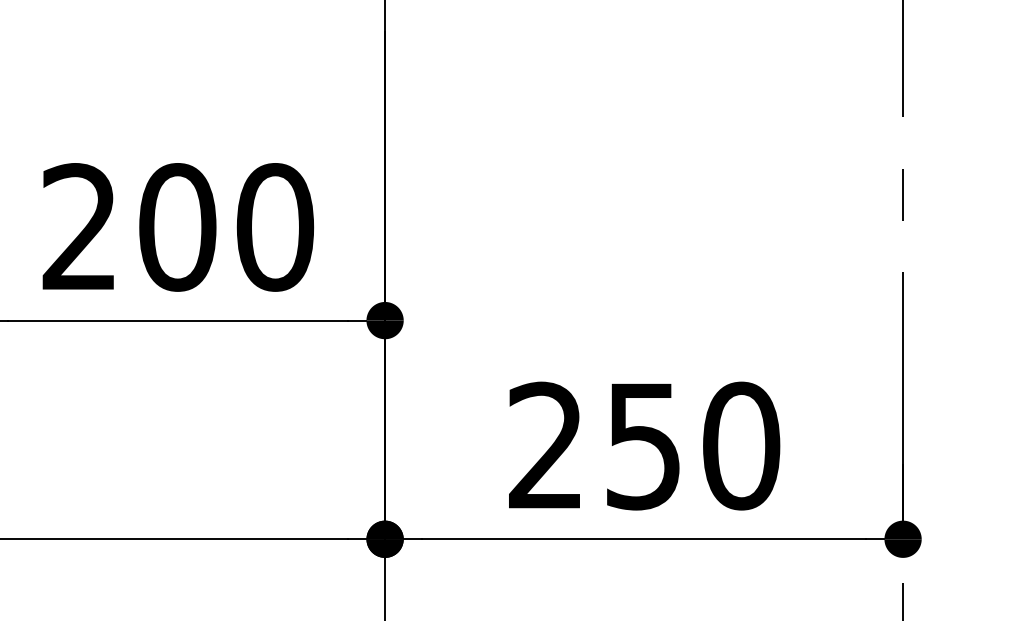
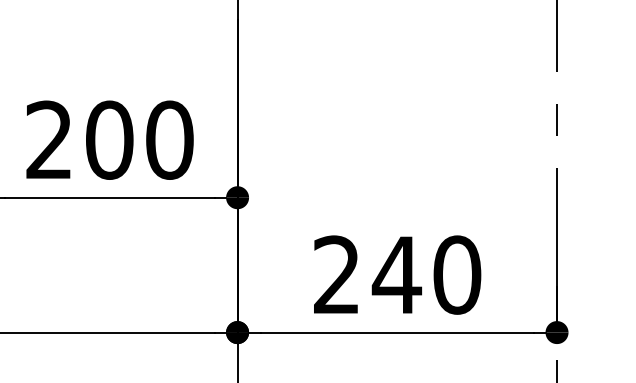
text: (642, 446) -> (396, 275), 250 -> 240

